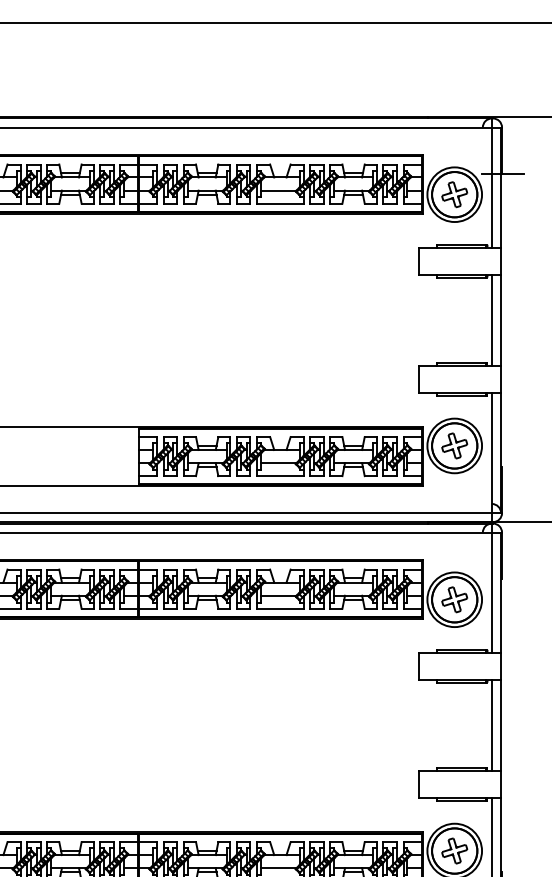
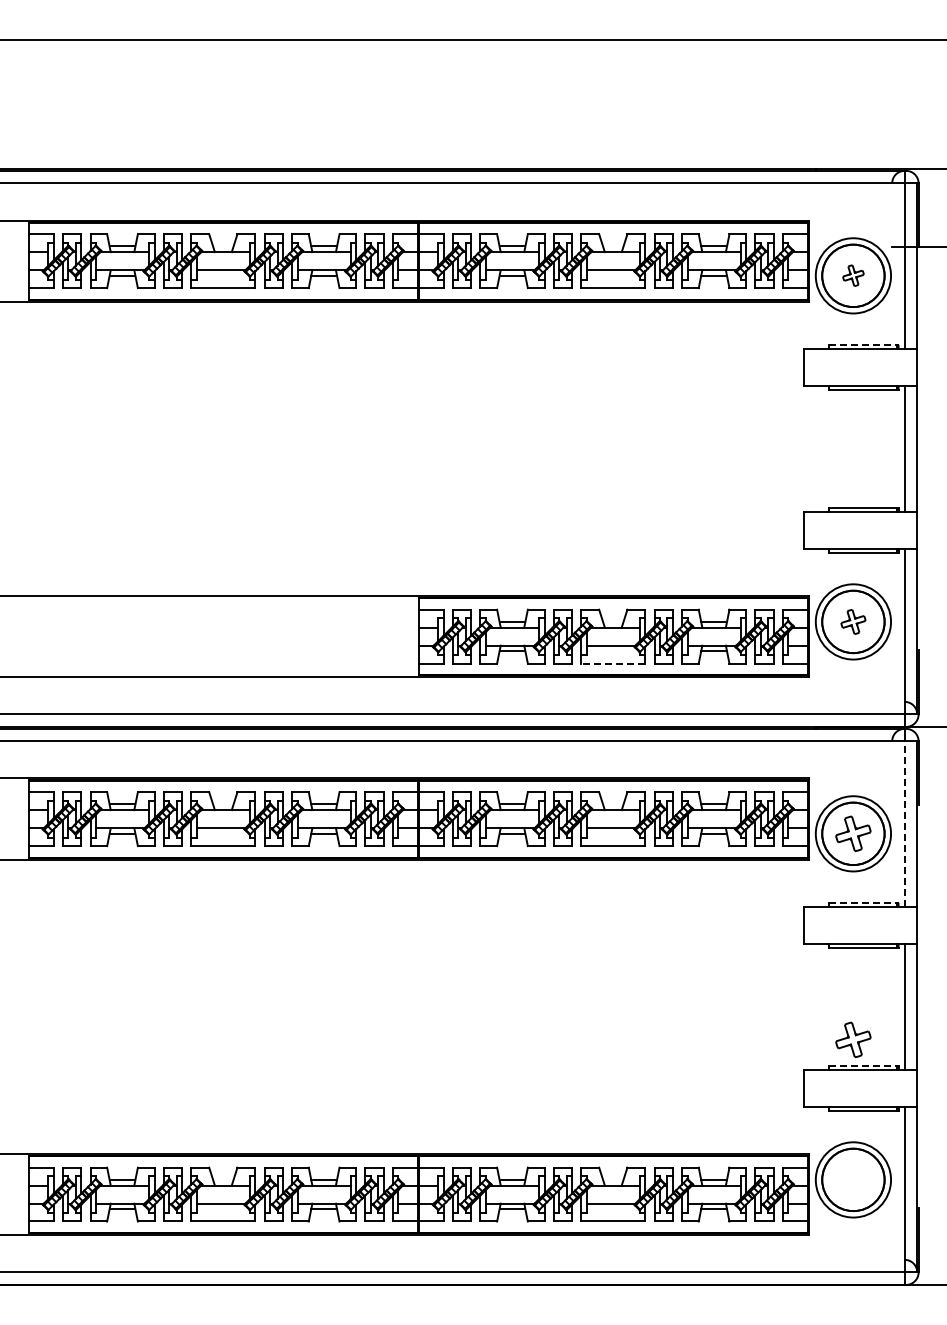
part: (454, 194) -> (853, 275), size x0.6
line: (462, 244) -> (864, 344), solid -> dashed
part: (454, 445) -> (853, 621), size x0.7
line: (279, 476) -> (612, 663), solid -> dashed
line: (491, 592) -> (904, 823), solid -> dashed
line: (462, 649) -> (864, 902), solid -> dashed
line: (462, 767) -> (864, 1065), solid -> dashed
part: (454, 850) -> (853, 1039), moved

